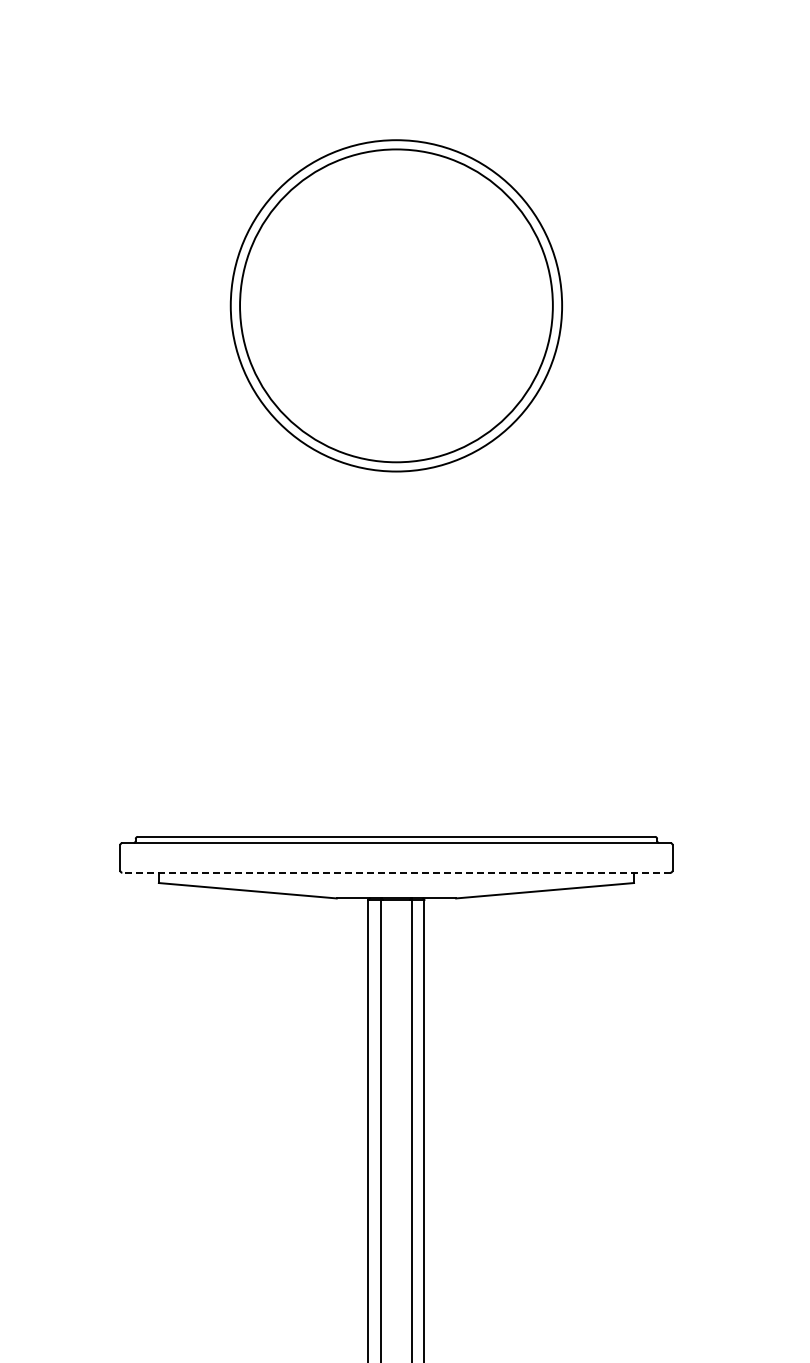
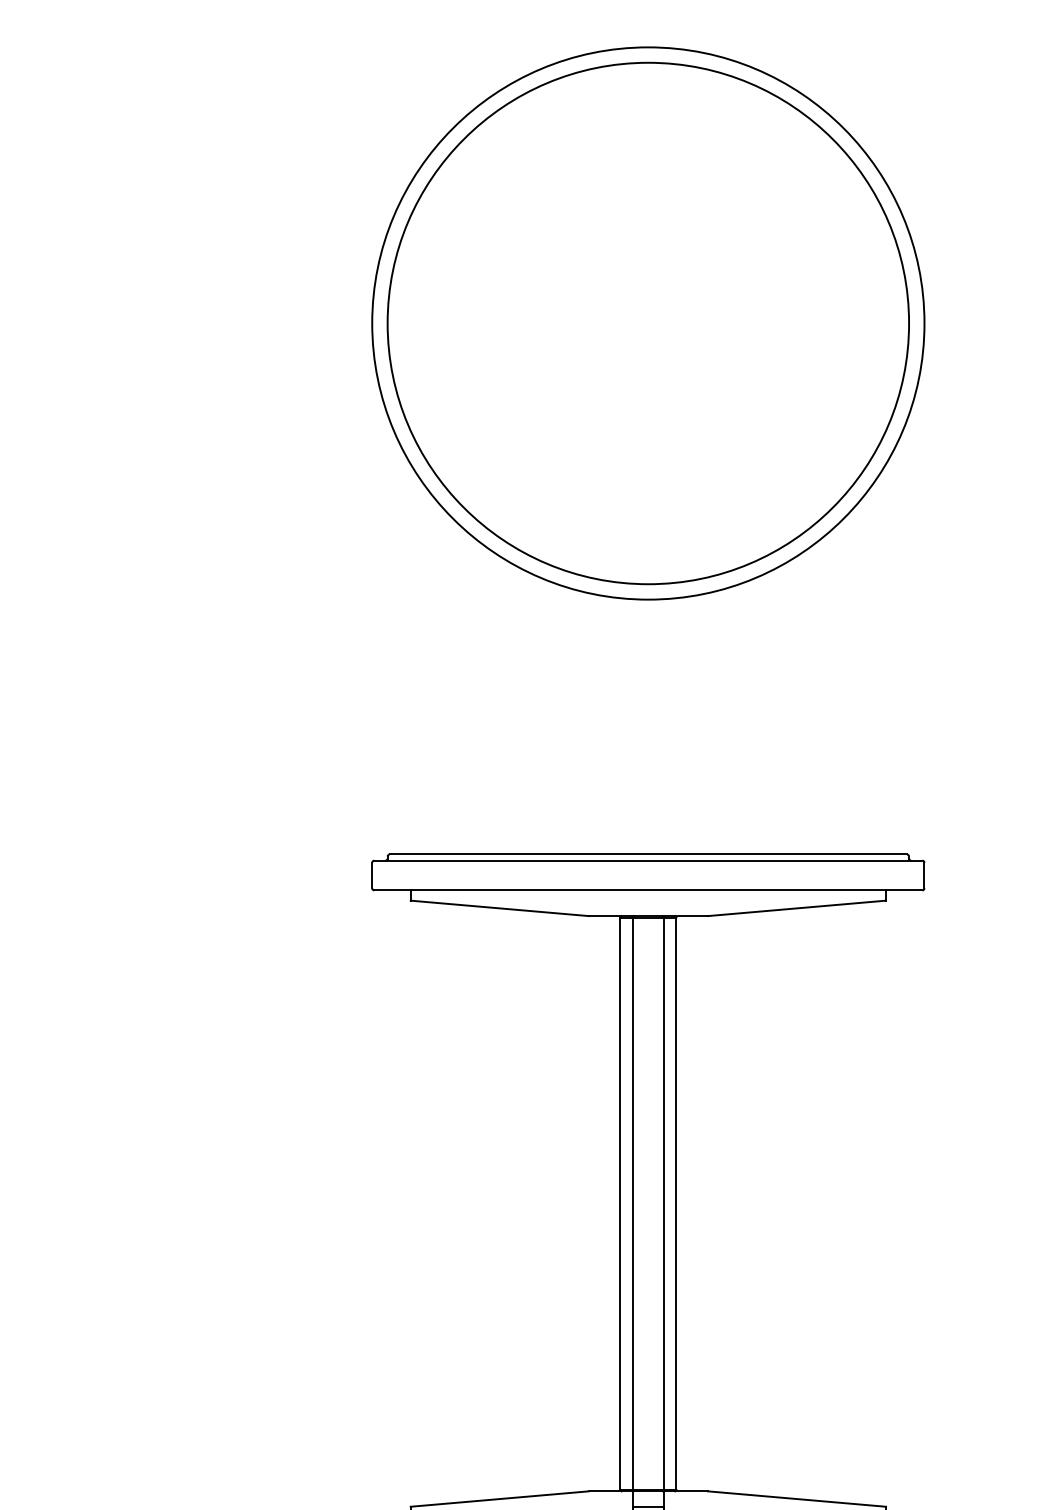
circle: (396, 305) -> (648, 323), size x1.67
circle: (396, 305) -> (648, 323), size x1.67
line: (395, 872) -> (647, 890), dashed -> solid

